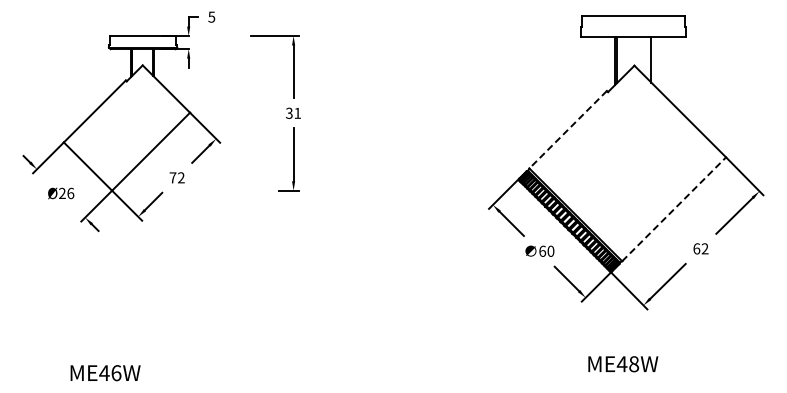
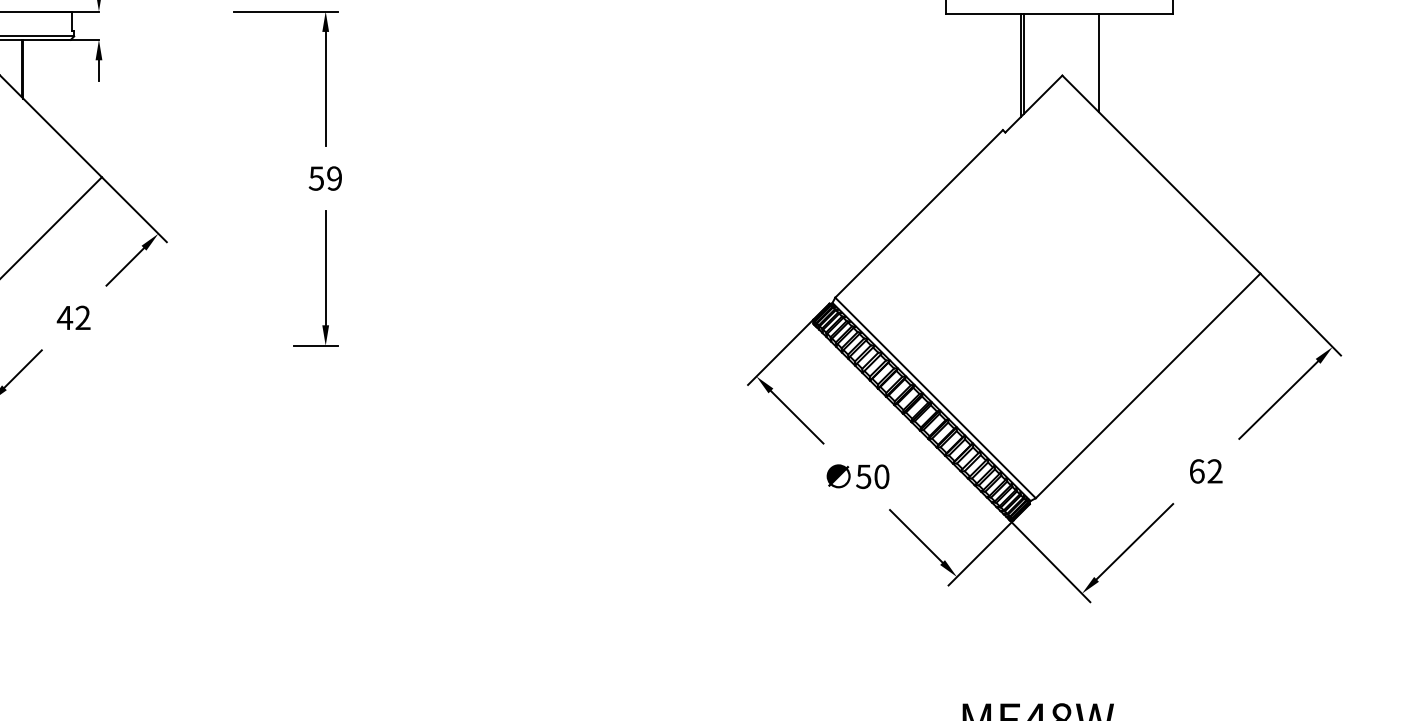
text: (293, 112) -> (325, 176), 31 -> 59
line: (568, 129) -> (919, 213), dashed -> solid
text: (172, 177) -> (63, 317), 72 -> 42
line: (674, 208) -> (1148, 384), dashed -> solid
text: (542, 250) -> (863, 474), 60 -> 50

